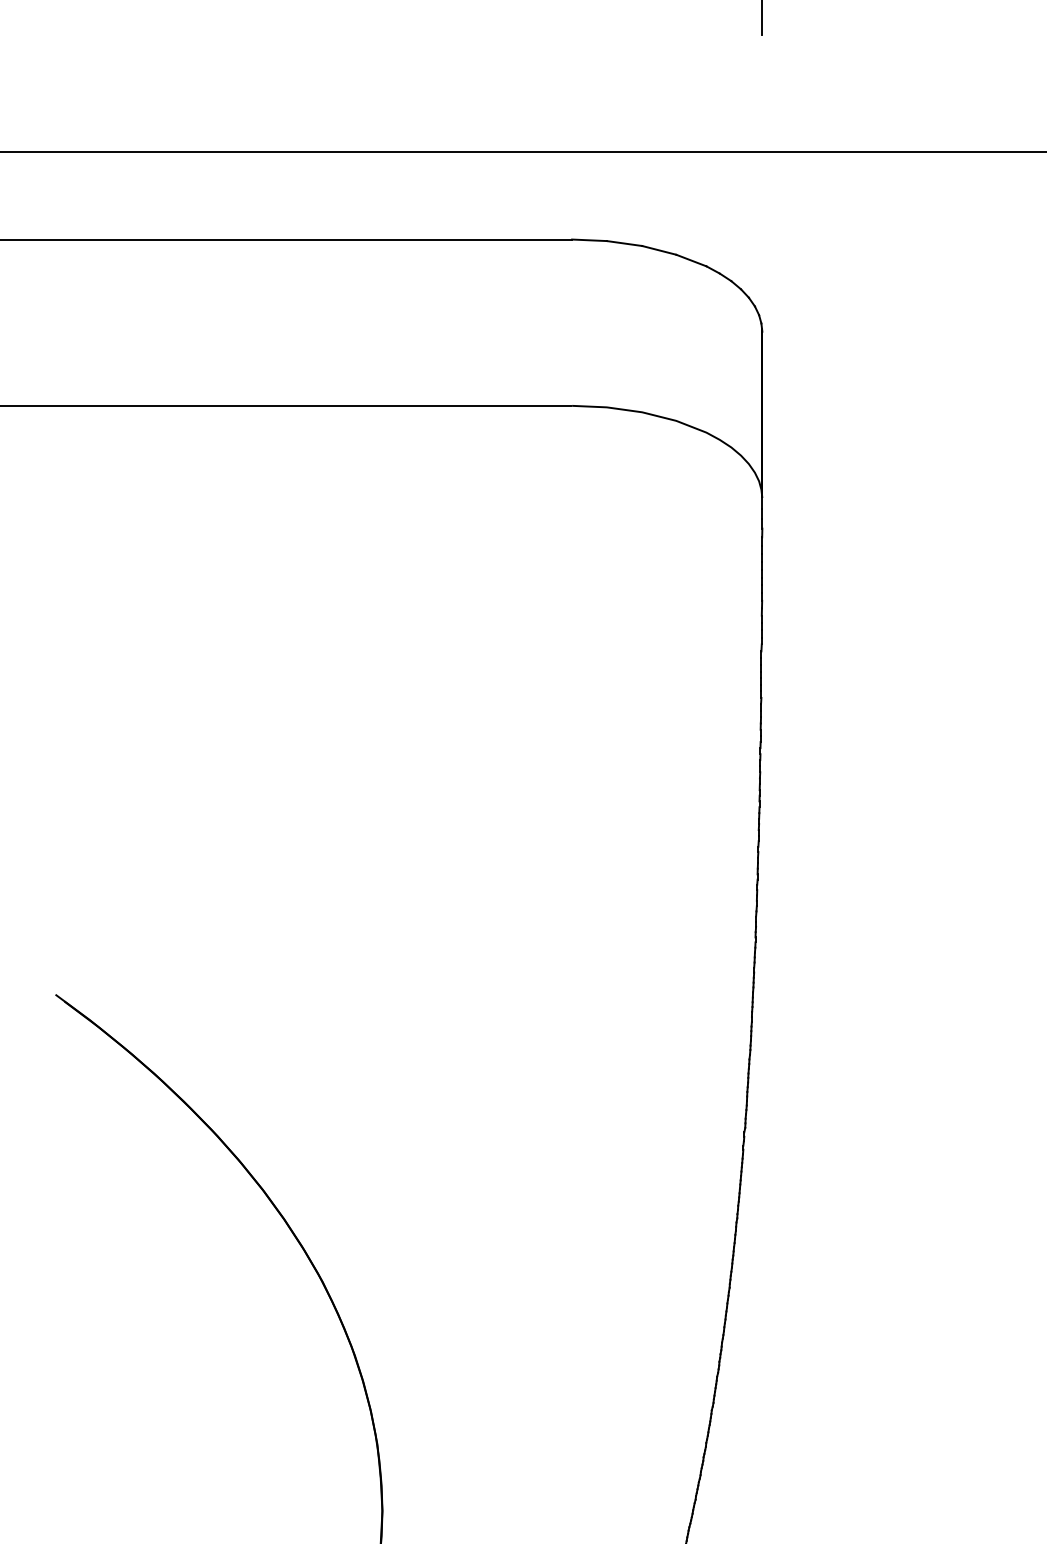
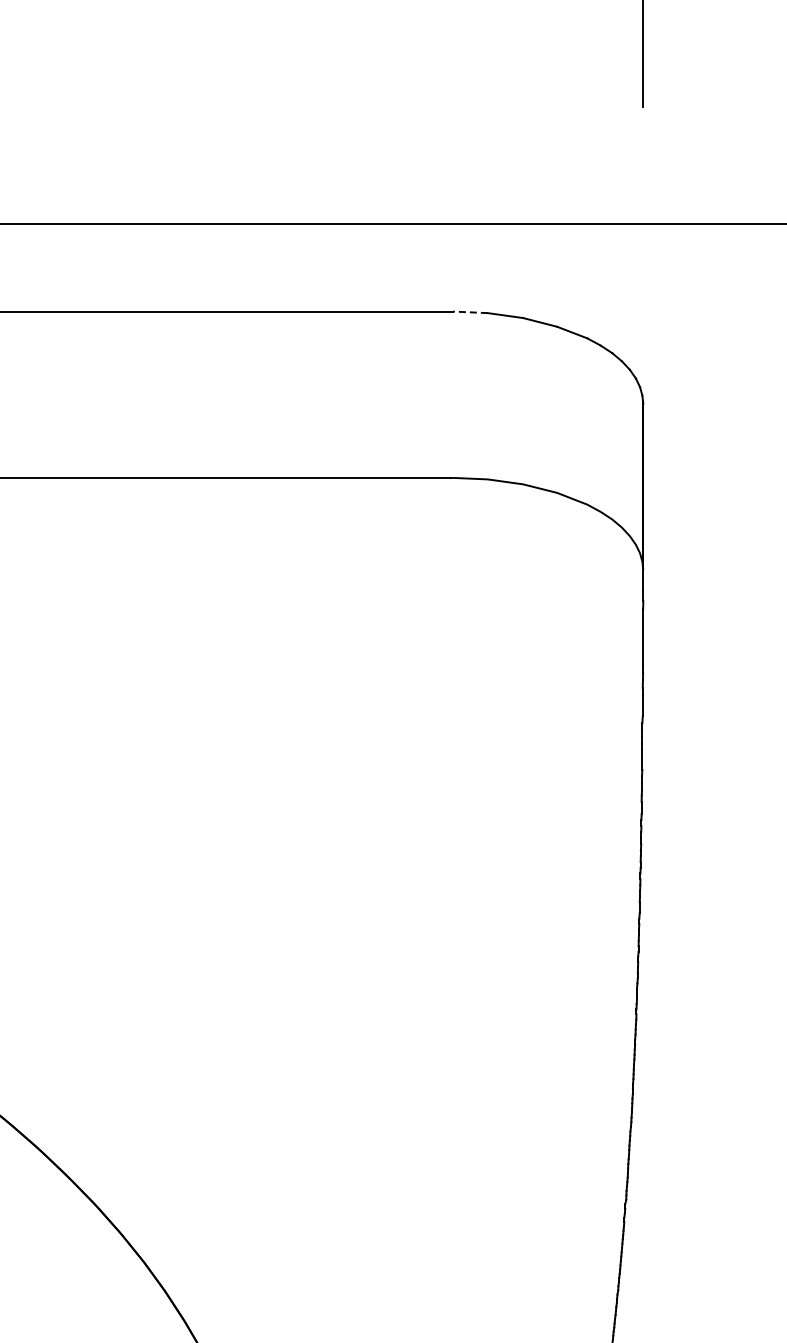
line: (589, 240) -> (470, 312), solid -> dashed

